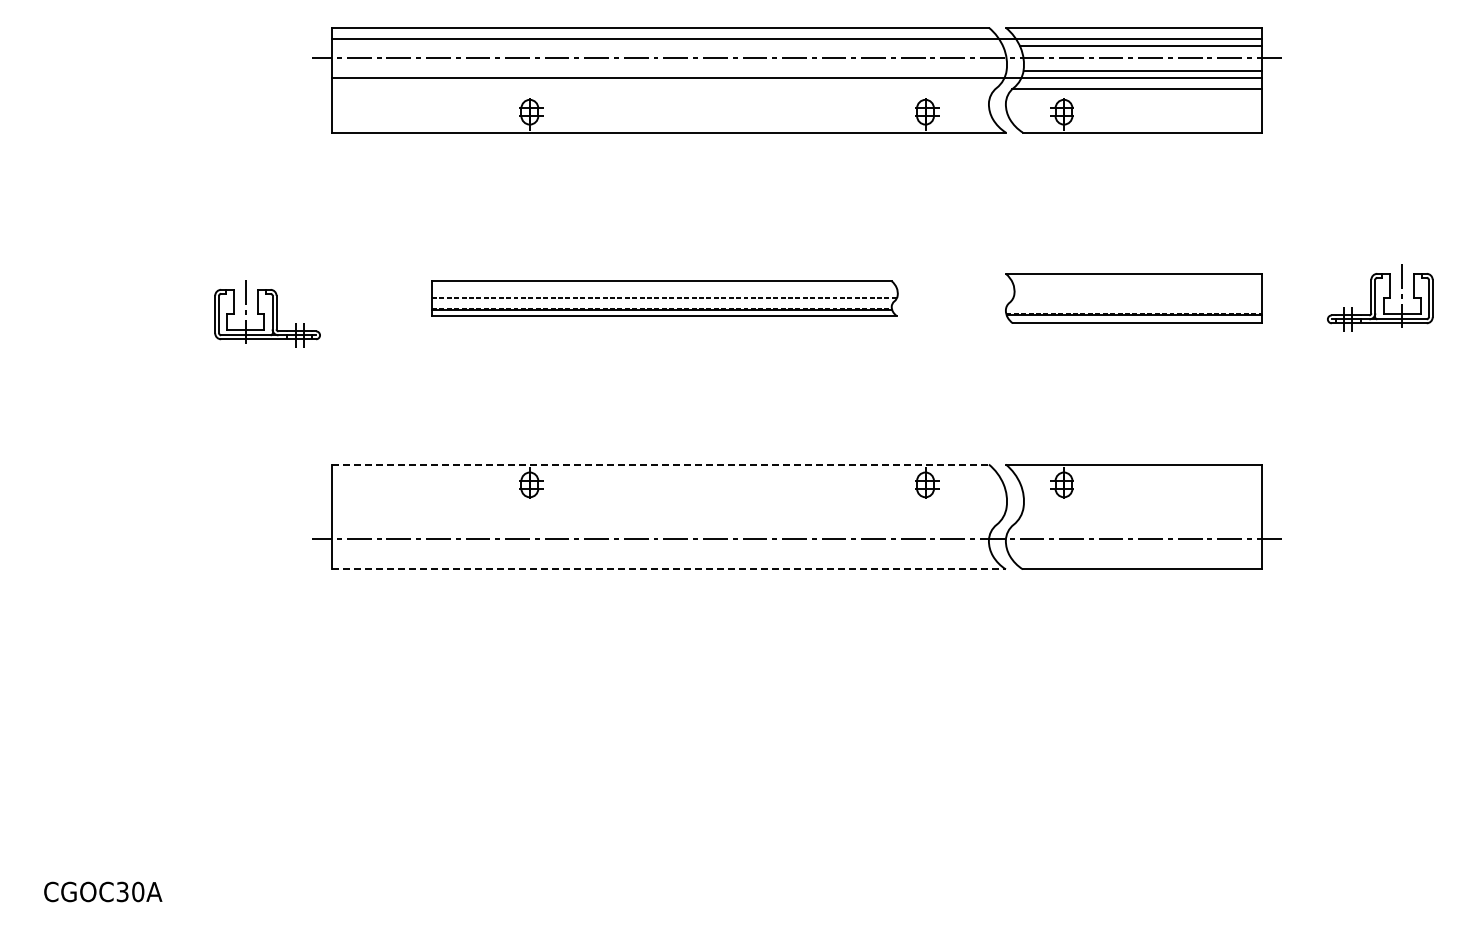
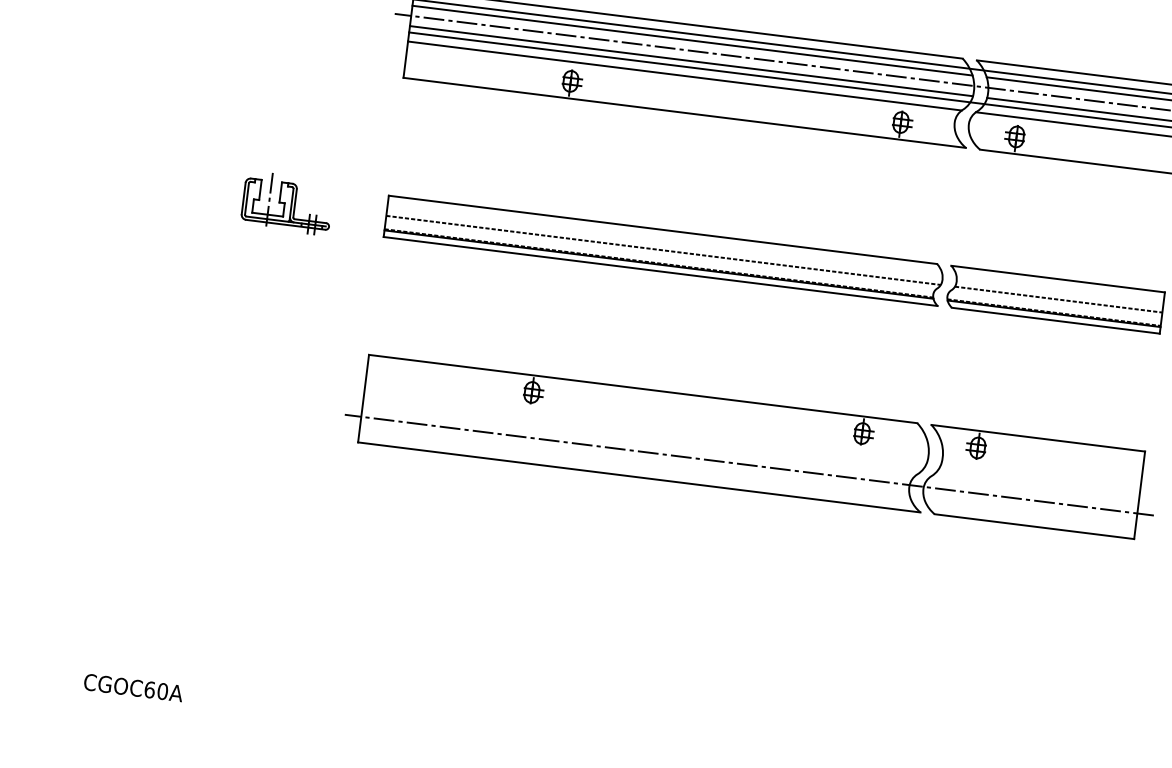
line: (667, 46) -> (692, 40), added
line: (669, 70) -> (691, 61), added
line: (663, 89) -> (684, 76), added
line: (1137, 297) -> (1058, 299), added
part: (664, 298) -> (663, 250), size x1.43
part: (267, 313) -> (287, 203), moved
line: (660, 464) -> (643, 389), dashed -> solid
line: (668, 569) -> (638, 477), dashed -> solid
text: (122, 891) -> (149, 689), CGOC30A -> CGOC60A

